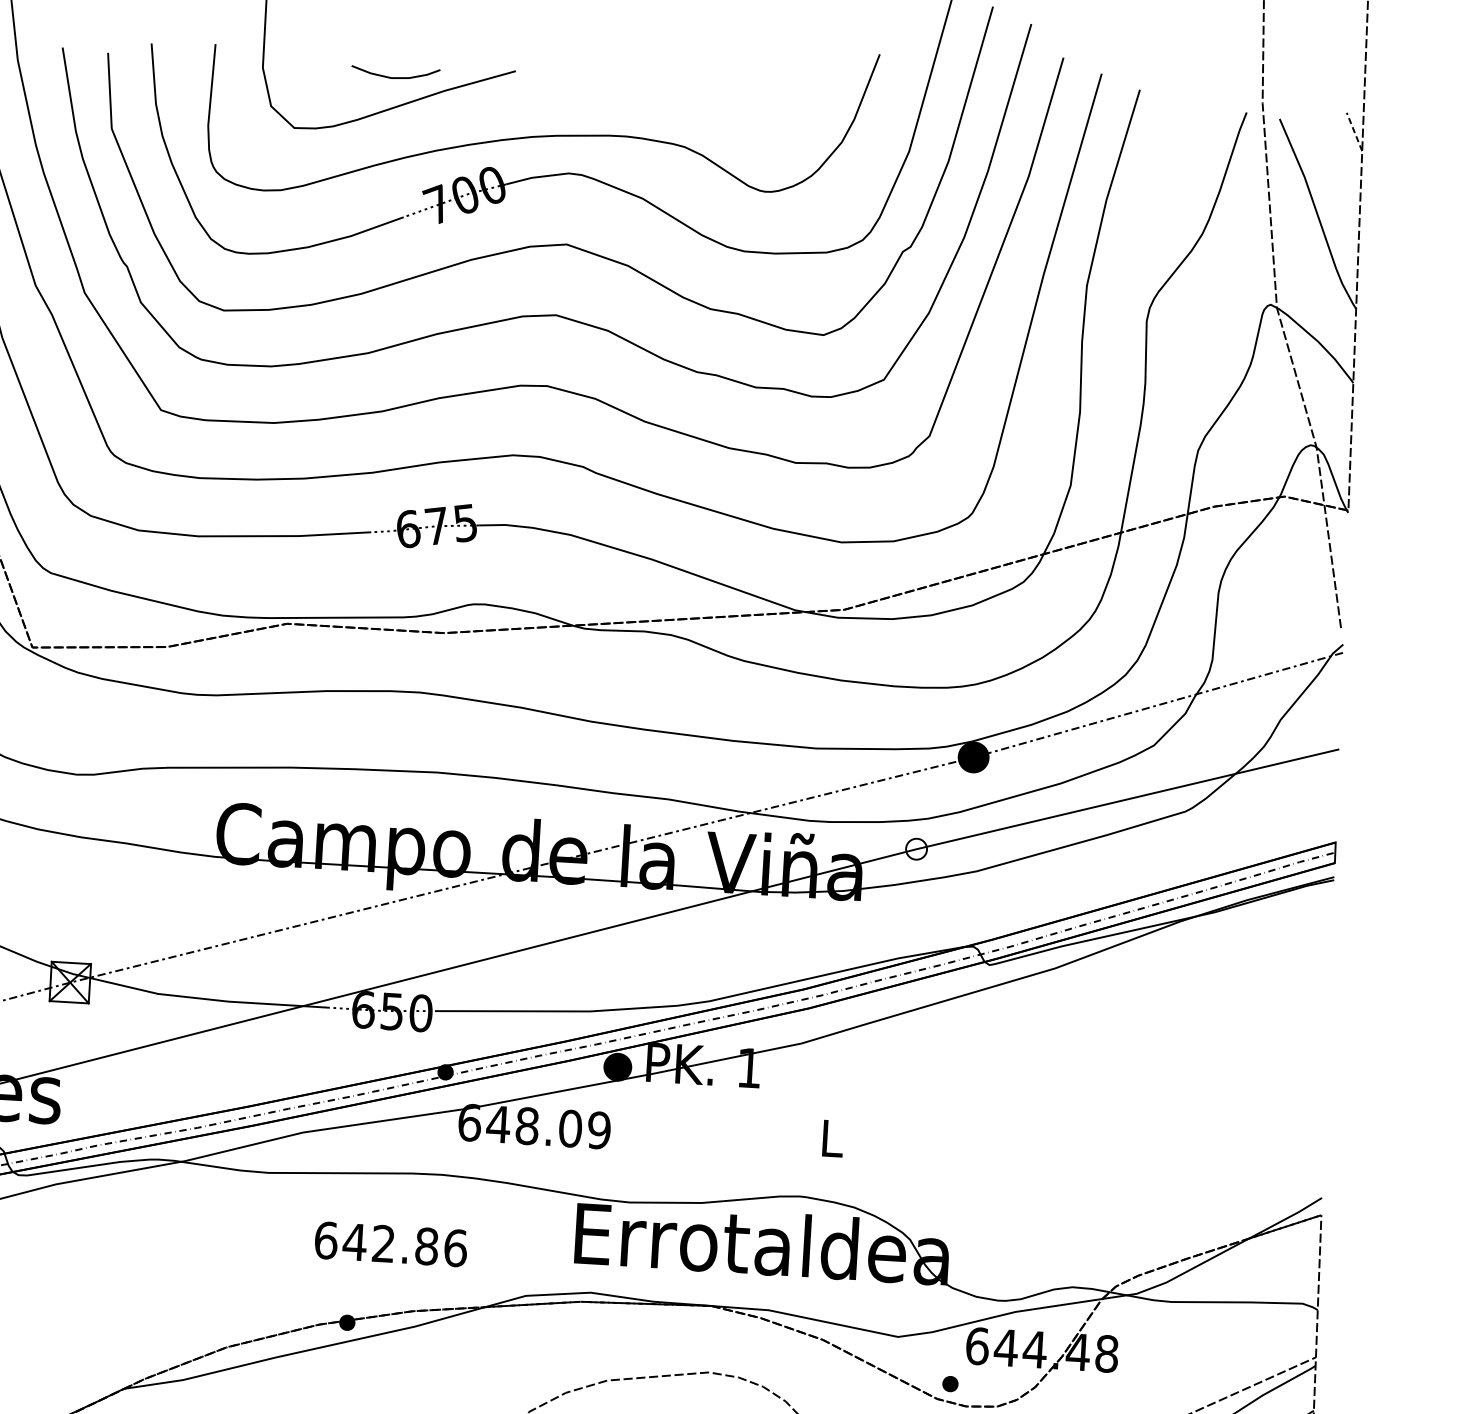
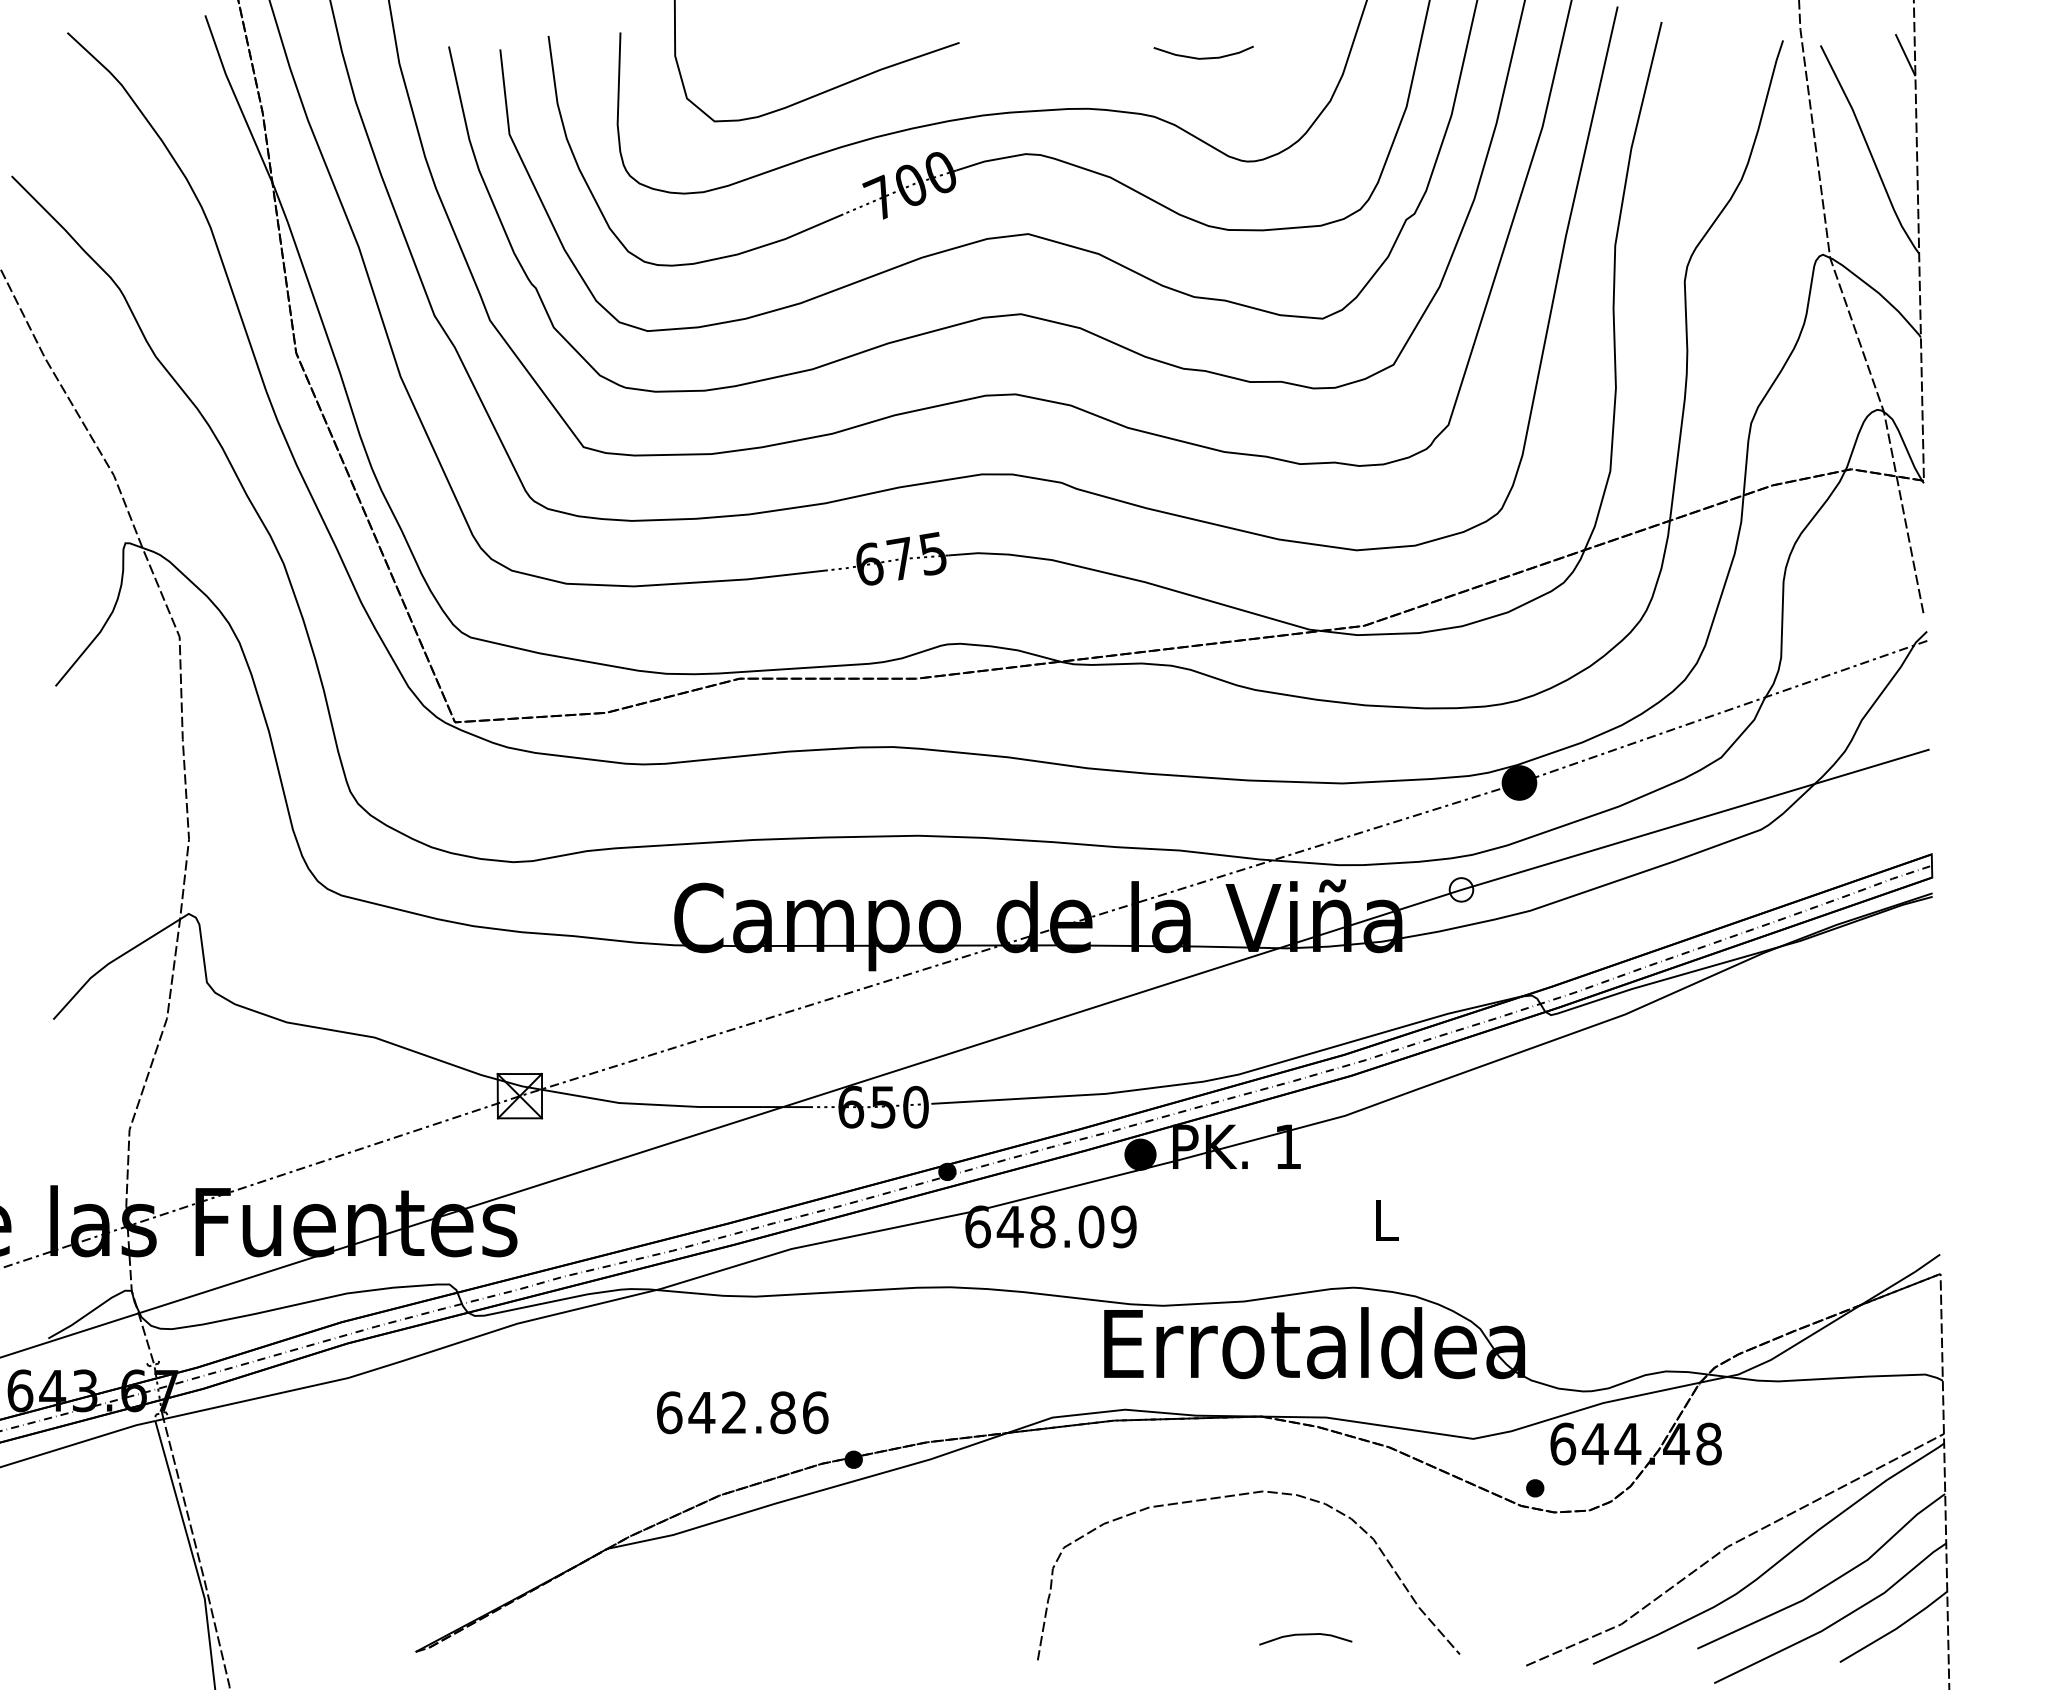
curve: (395, 77) -> (1203, 57), moved
line: (1354, 131) -> (1905, 54), dashed -> solid
text: (390, 1244) -> (742, 1412), moved

